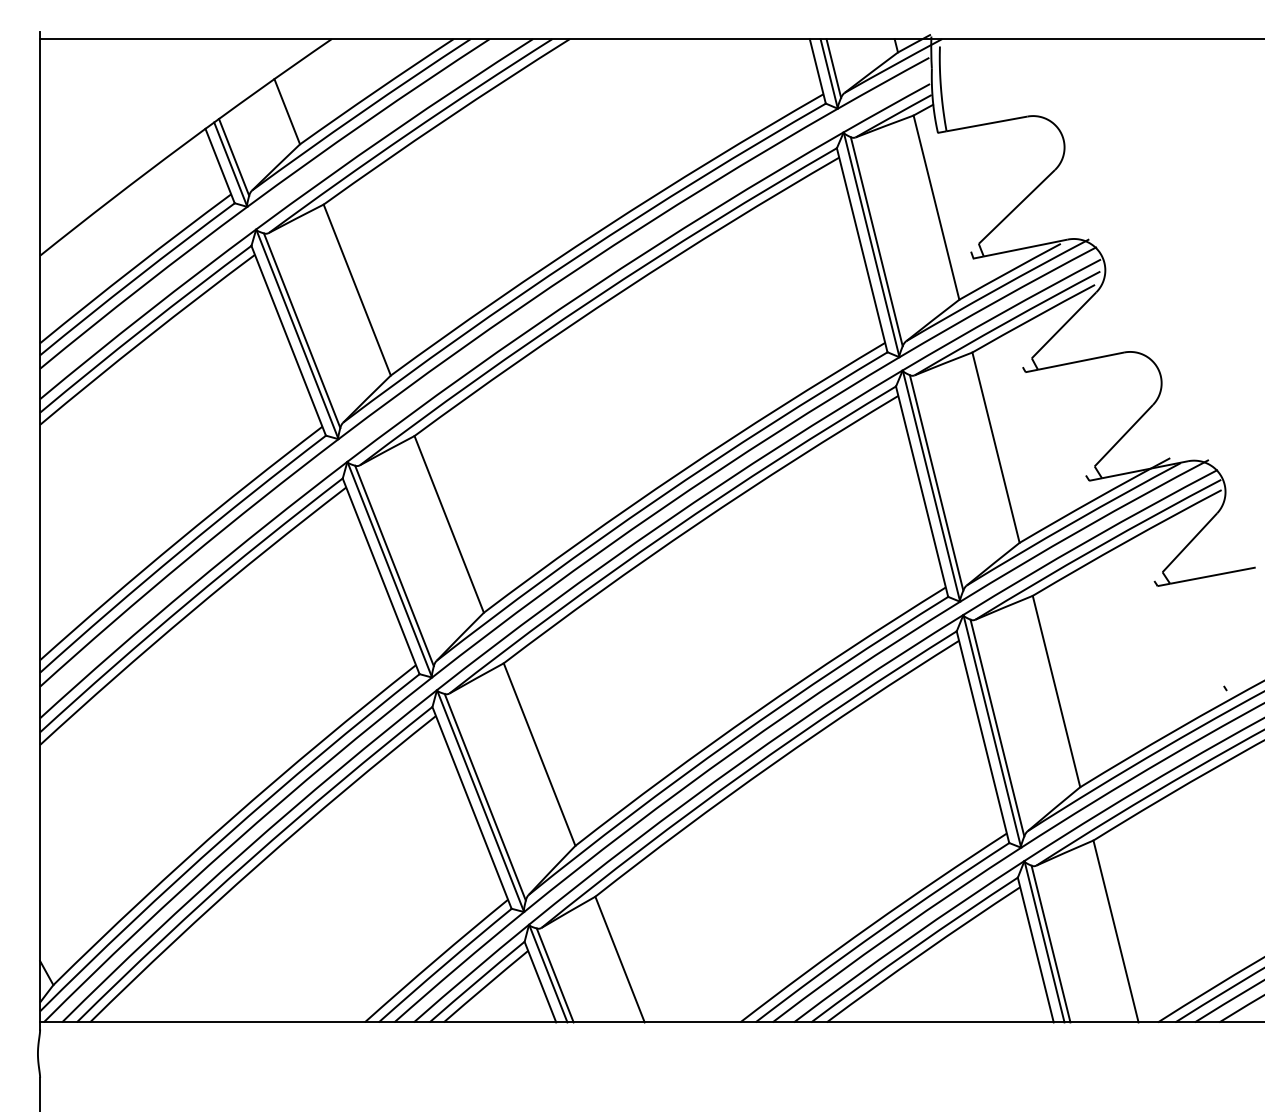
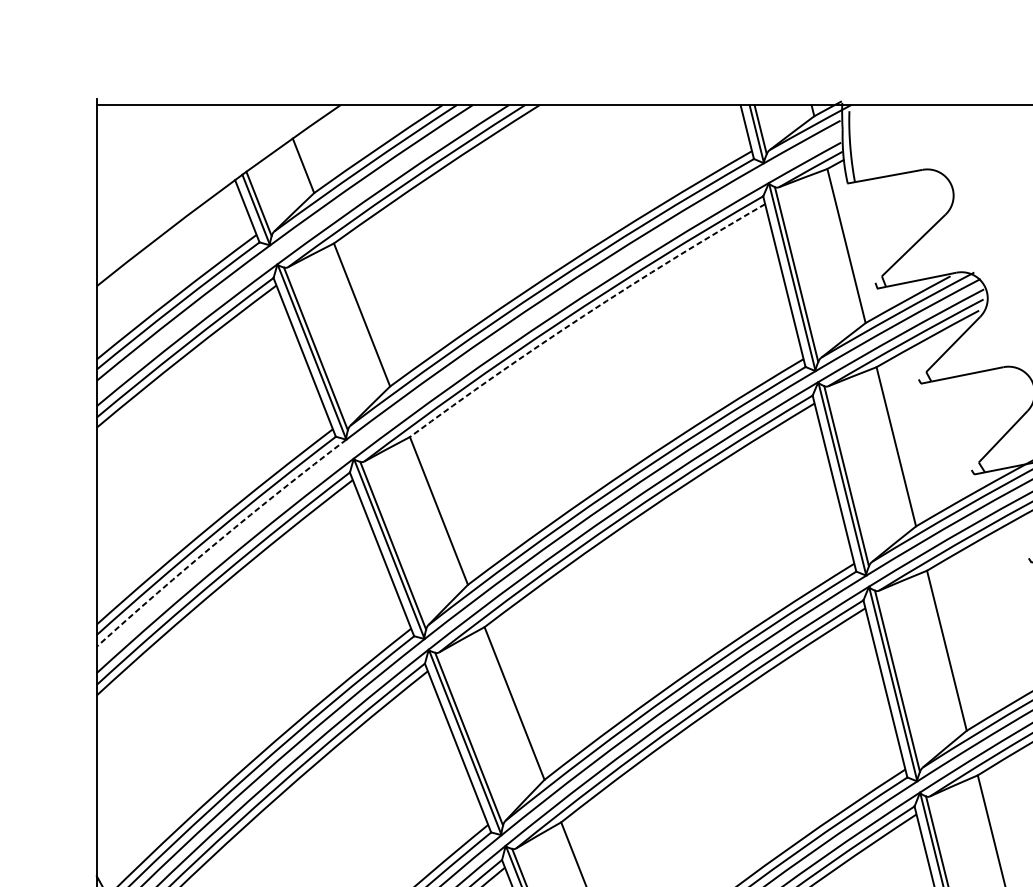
arc: (622, 290) -> (583, 315), solid -> dashed
arc: (186, 559) -> (219, 540), solid -> dashed

